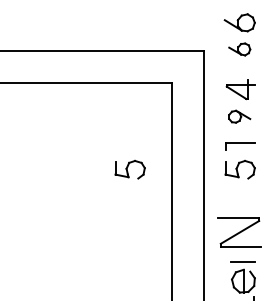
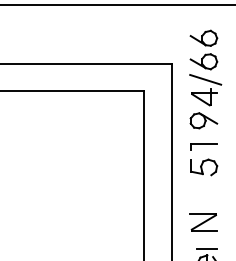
part: (239, 49) -> (203, 61), size x1.43
line: (241, 69) -> (205, 79), added
part: (239, 116) -> (203, 120), size x1.43
part: (129, 169) -> (106, 167), removed
part: (239, 231) -> (203, 221), size x0.71

